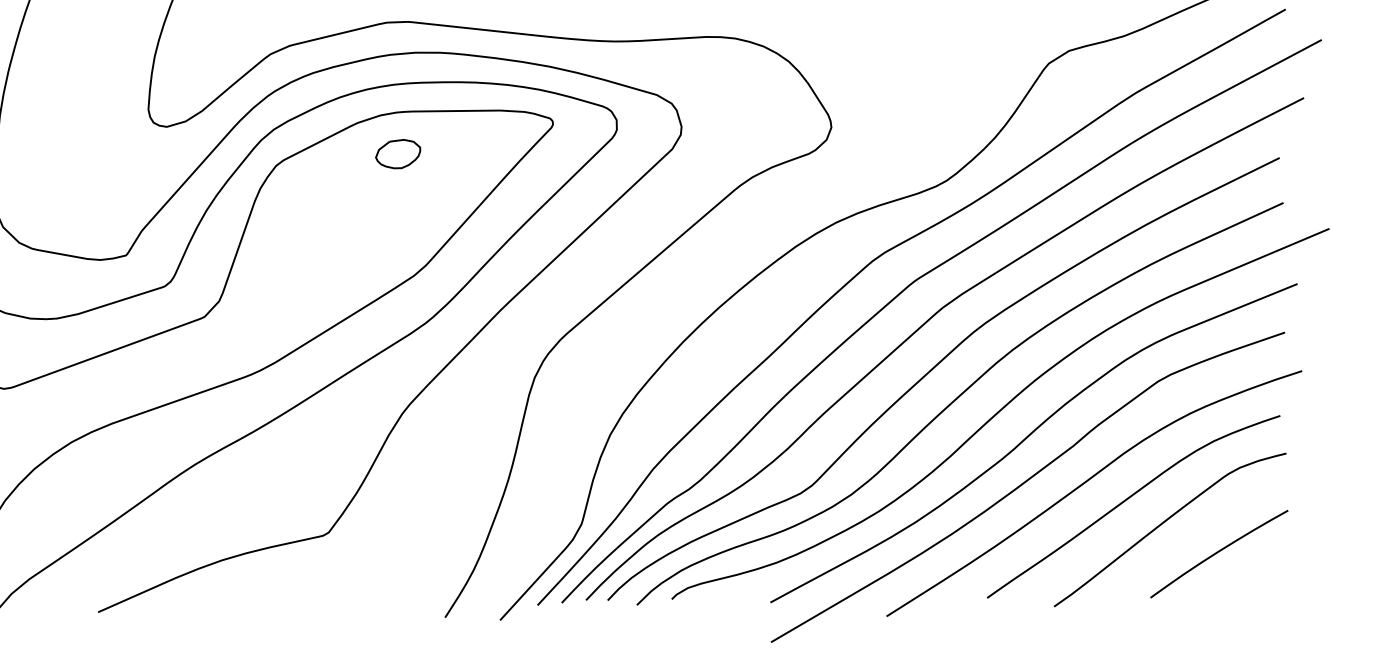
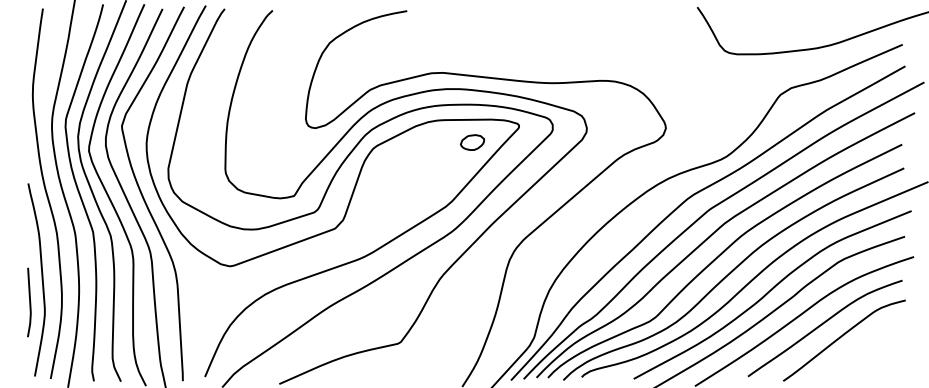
part: (398, 153) -> (472, 142), moved
curve: (1217, 554) -> (869, 353), removed

